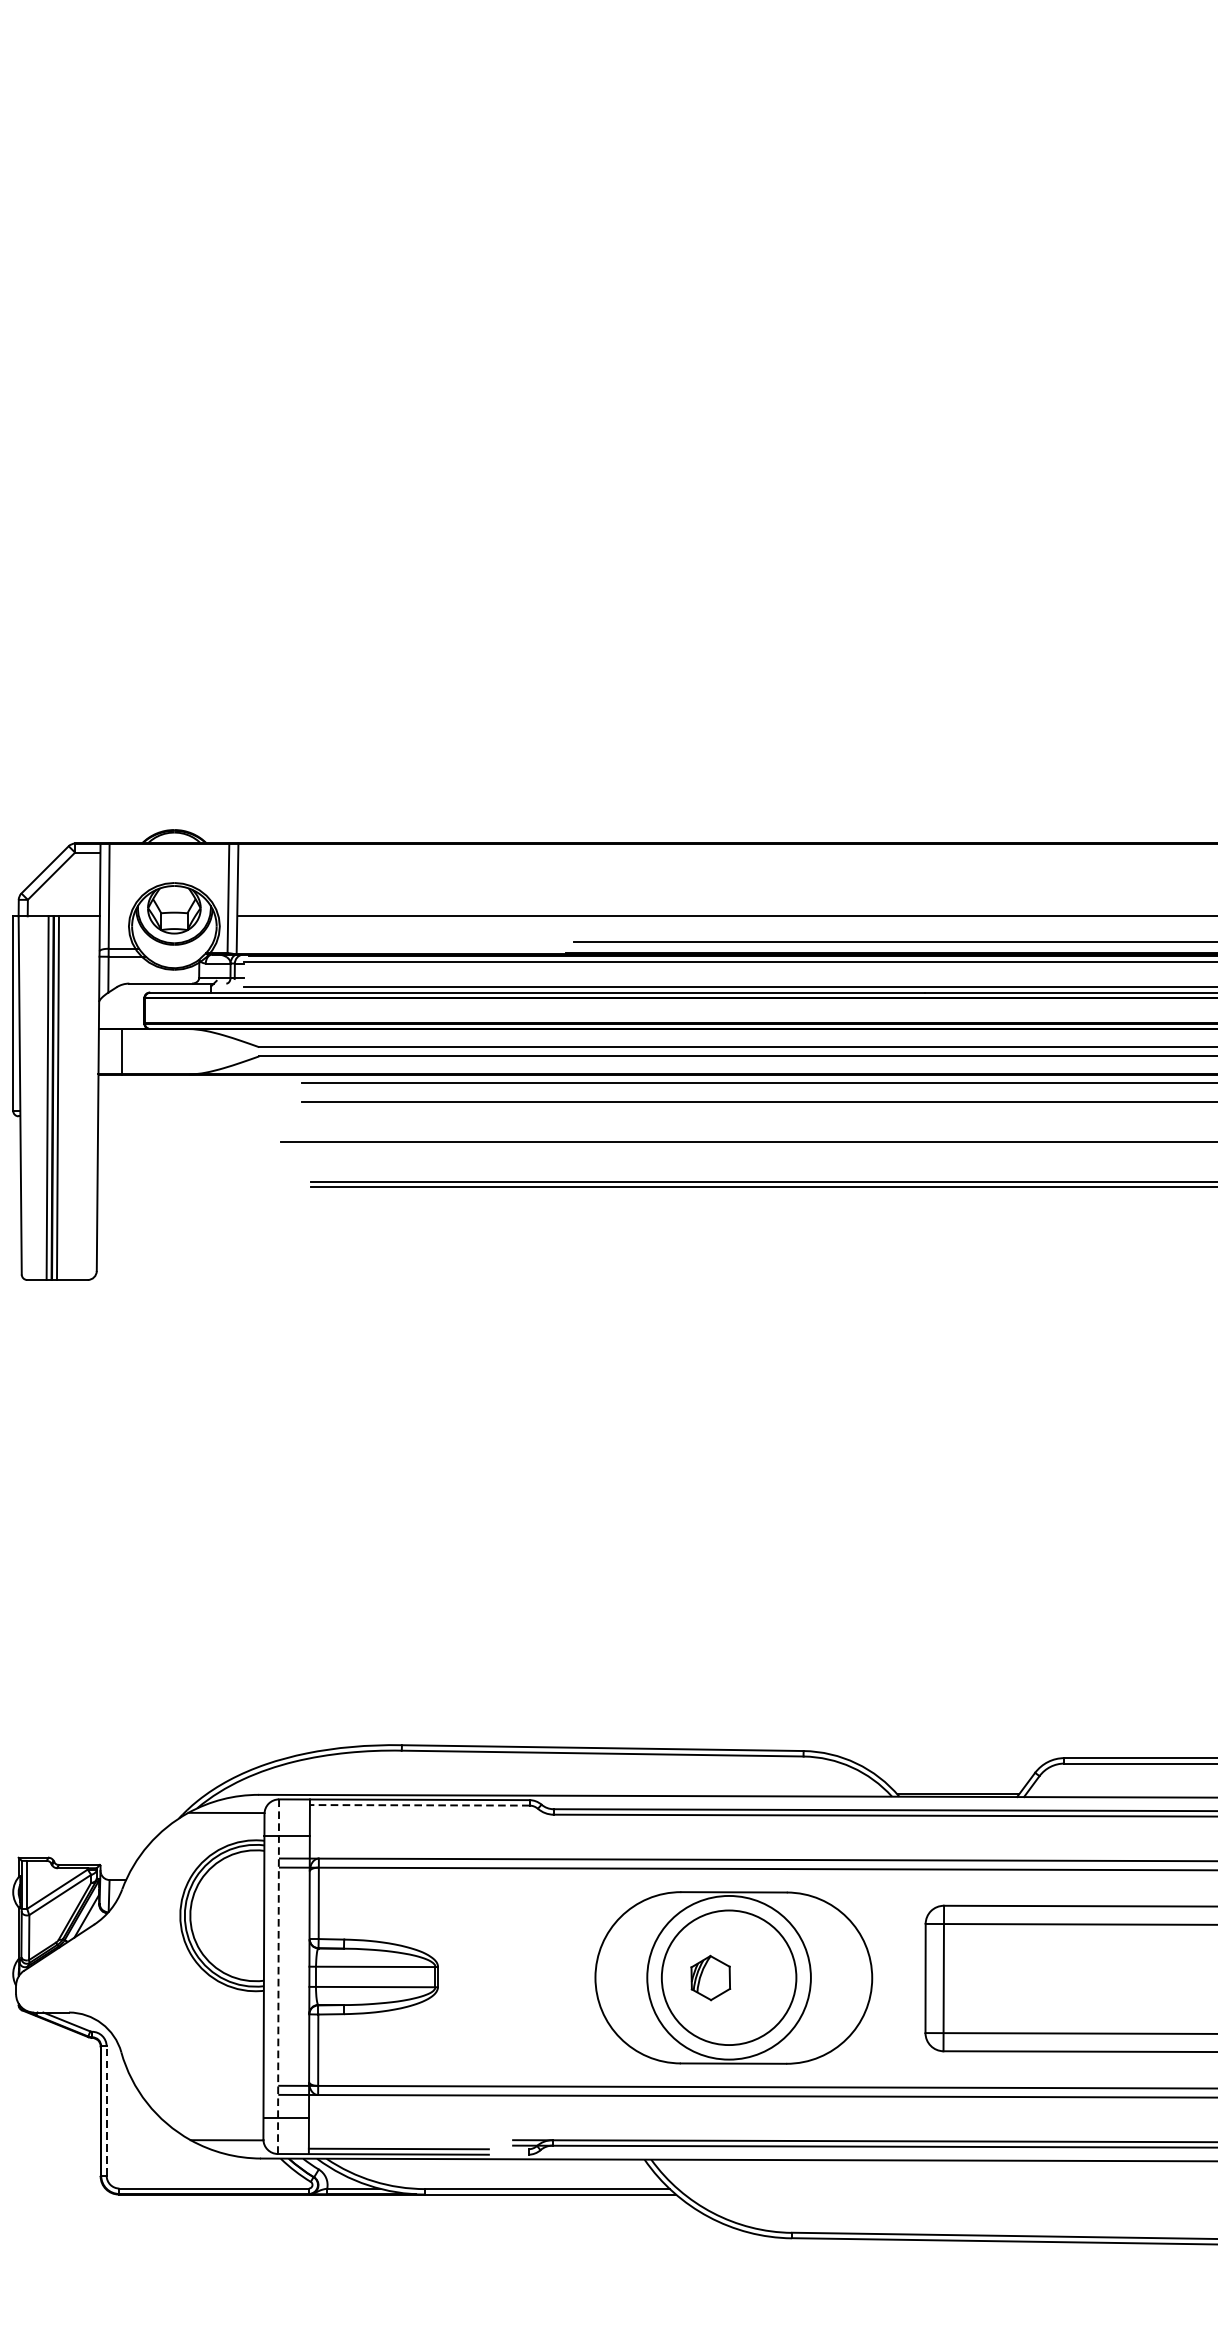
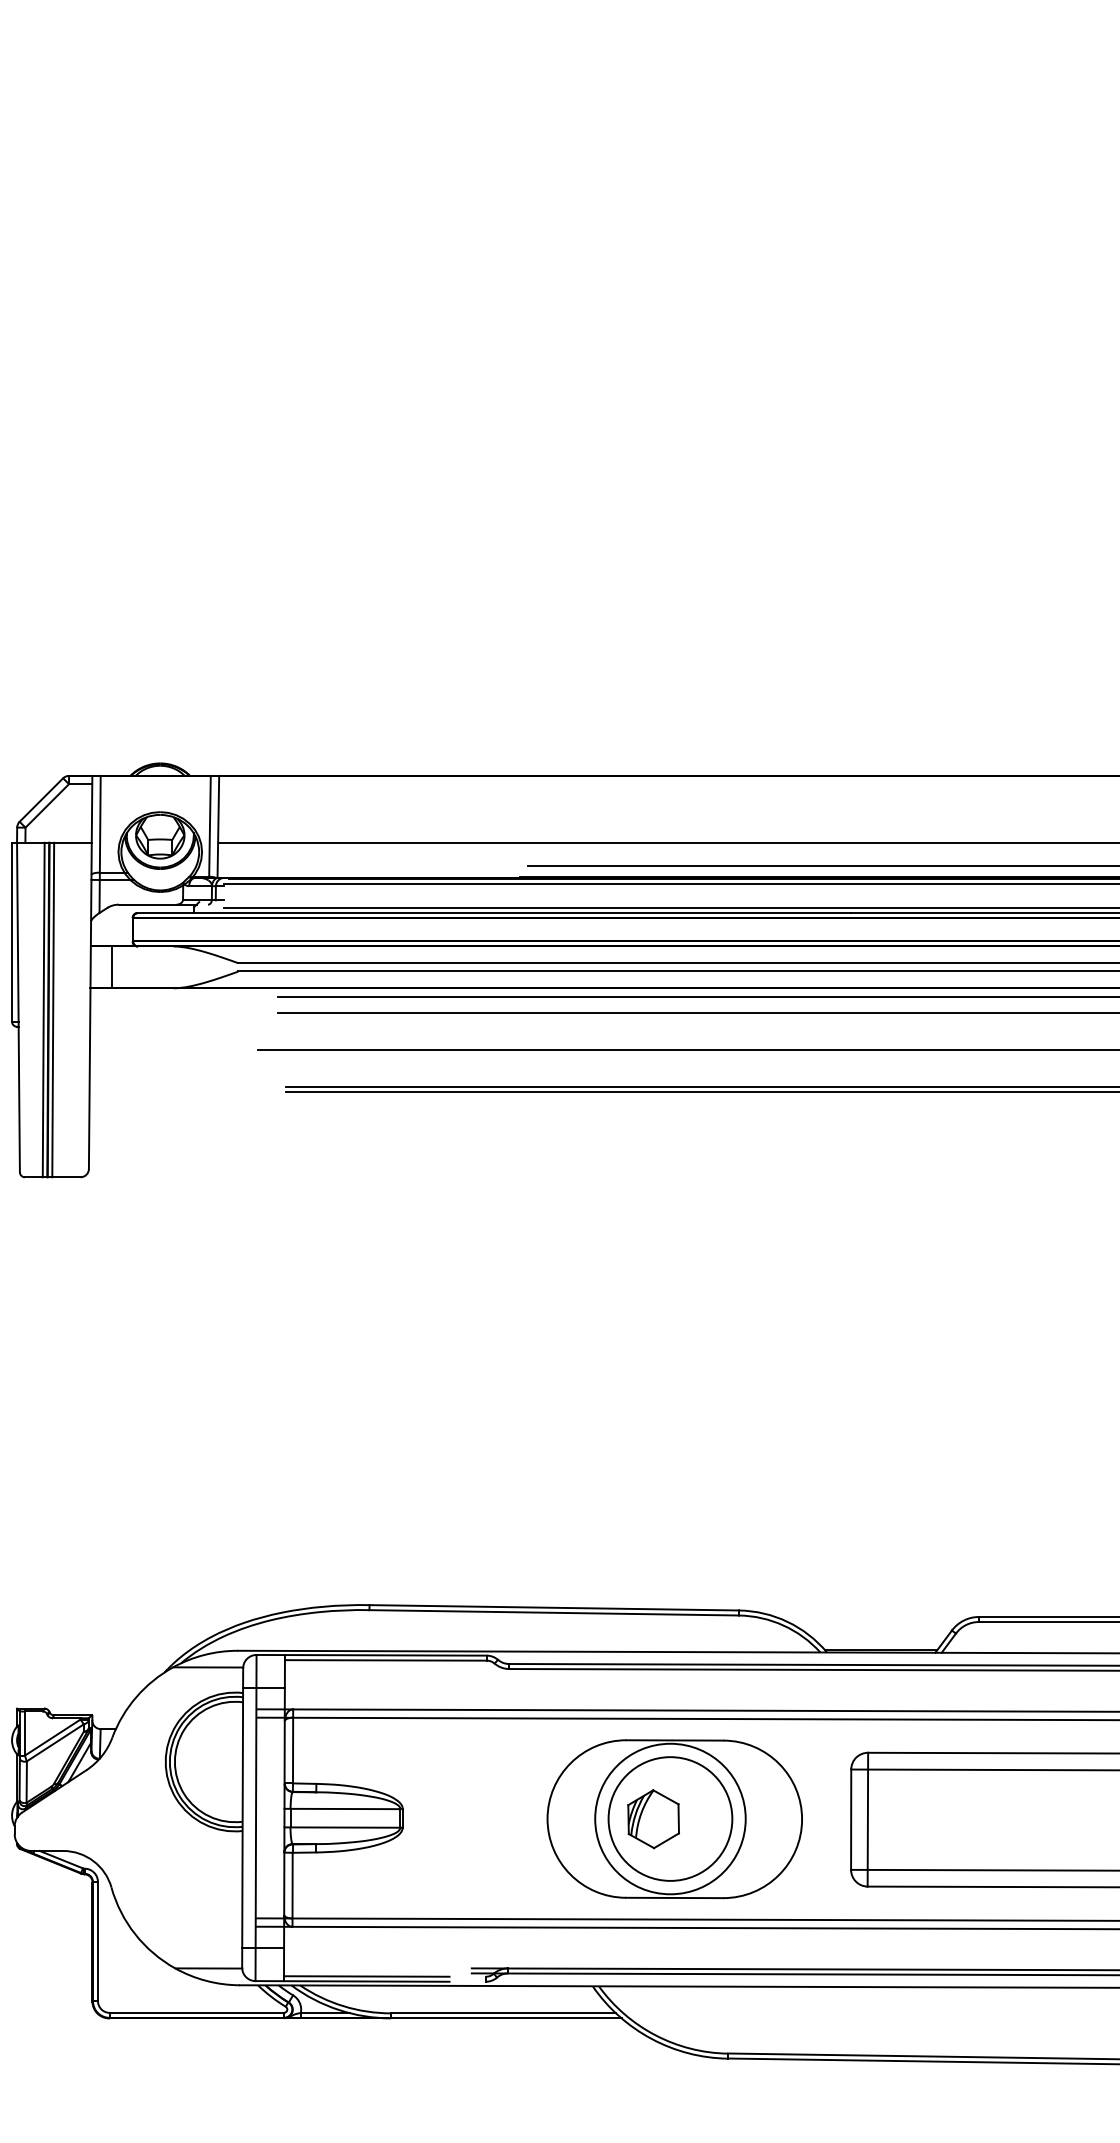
line: (419, 1805) -> (385, 1660), dashed -> solid
line: (279, 1977) -> (256, 1818), dashed -> solid
part: (710, 1978) -> (653, 1819), size x1.43
line: (107, 2110) -> (98, 1941), dashed -> solid

